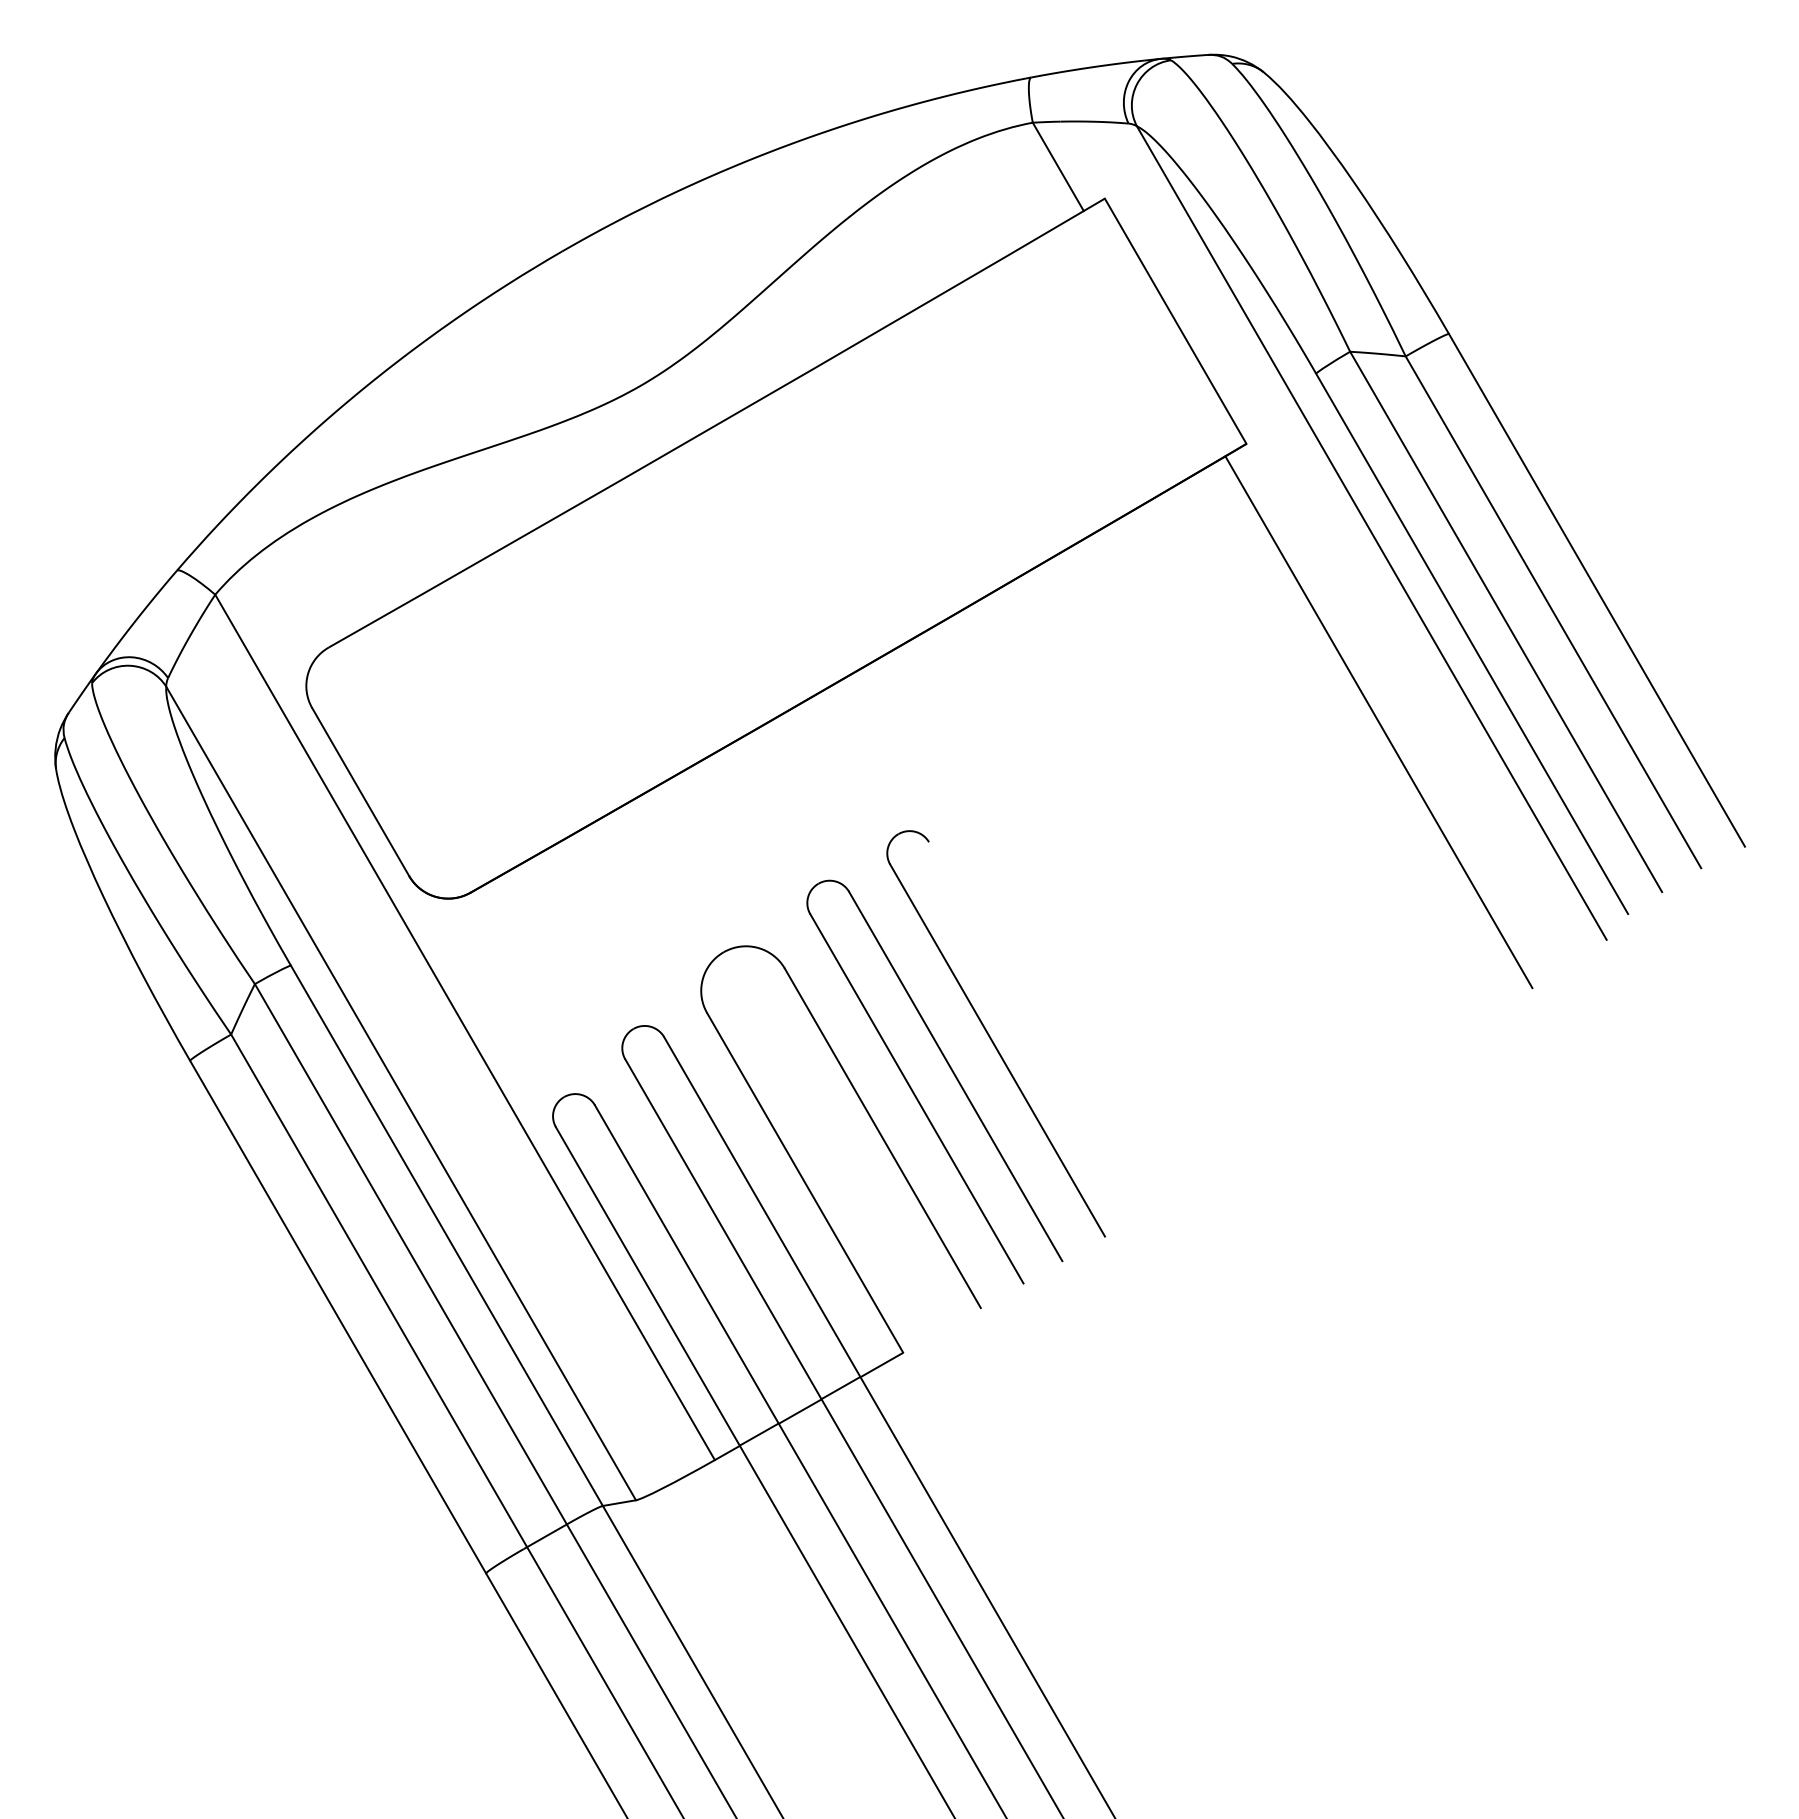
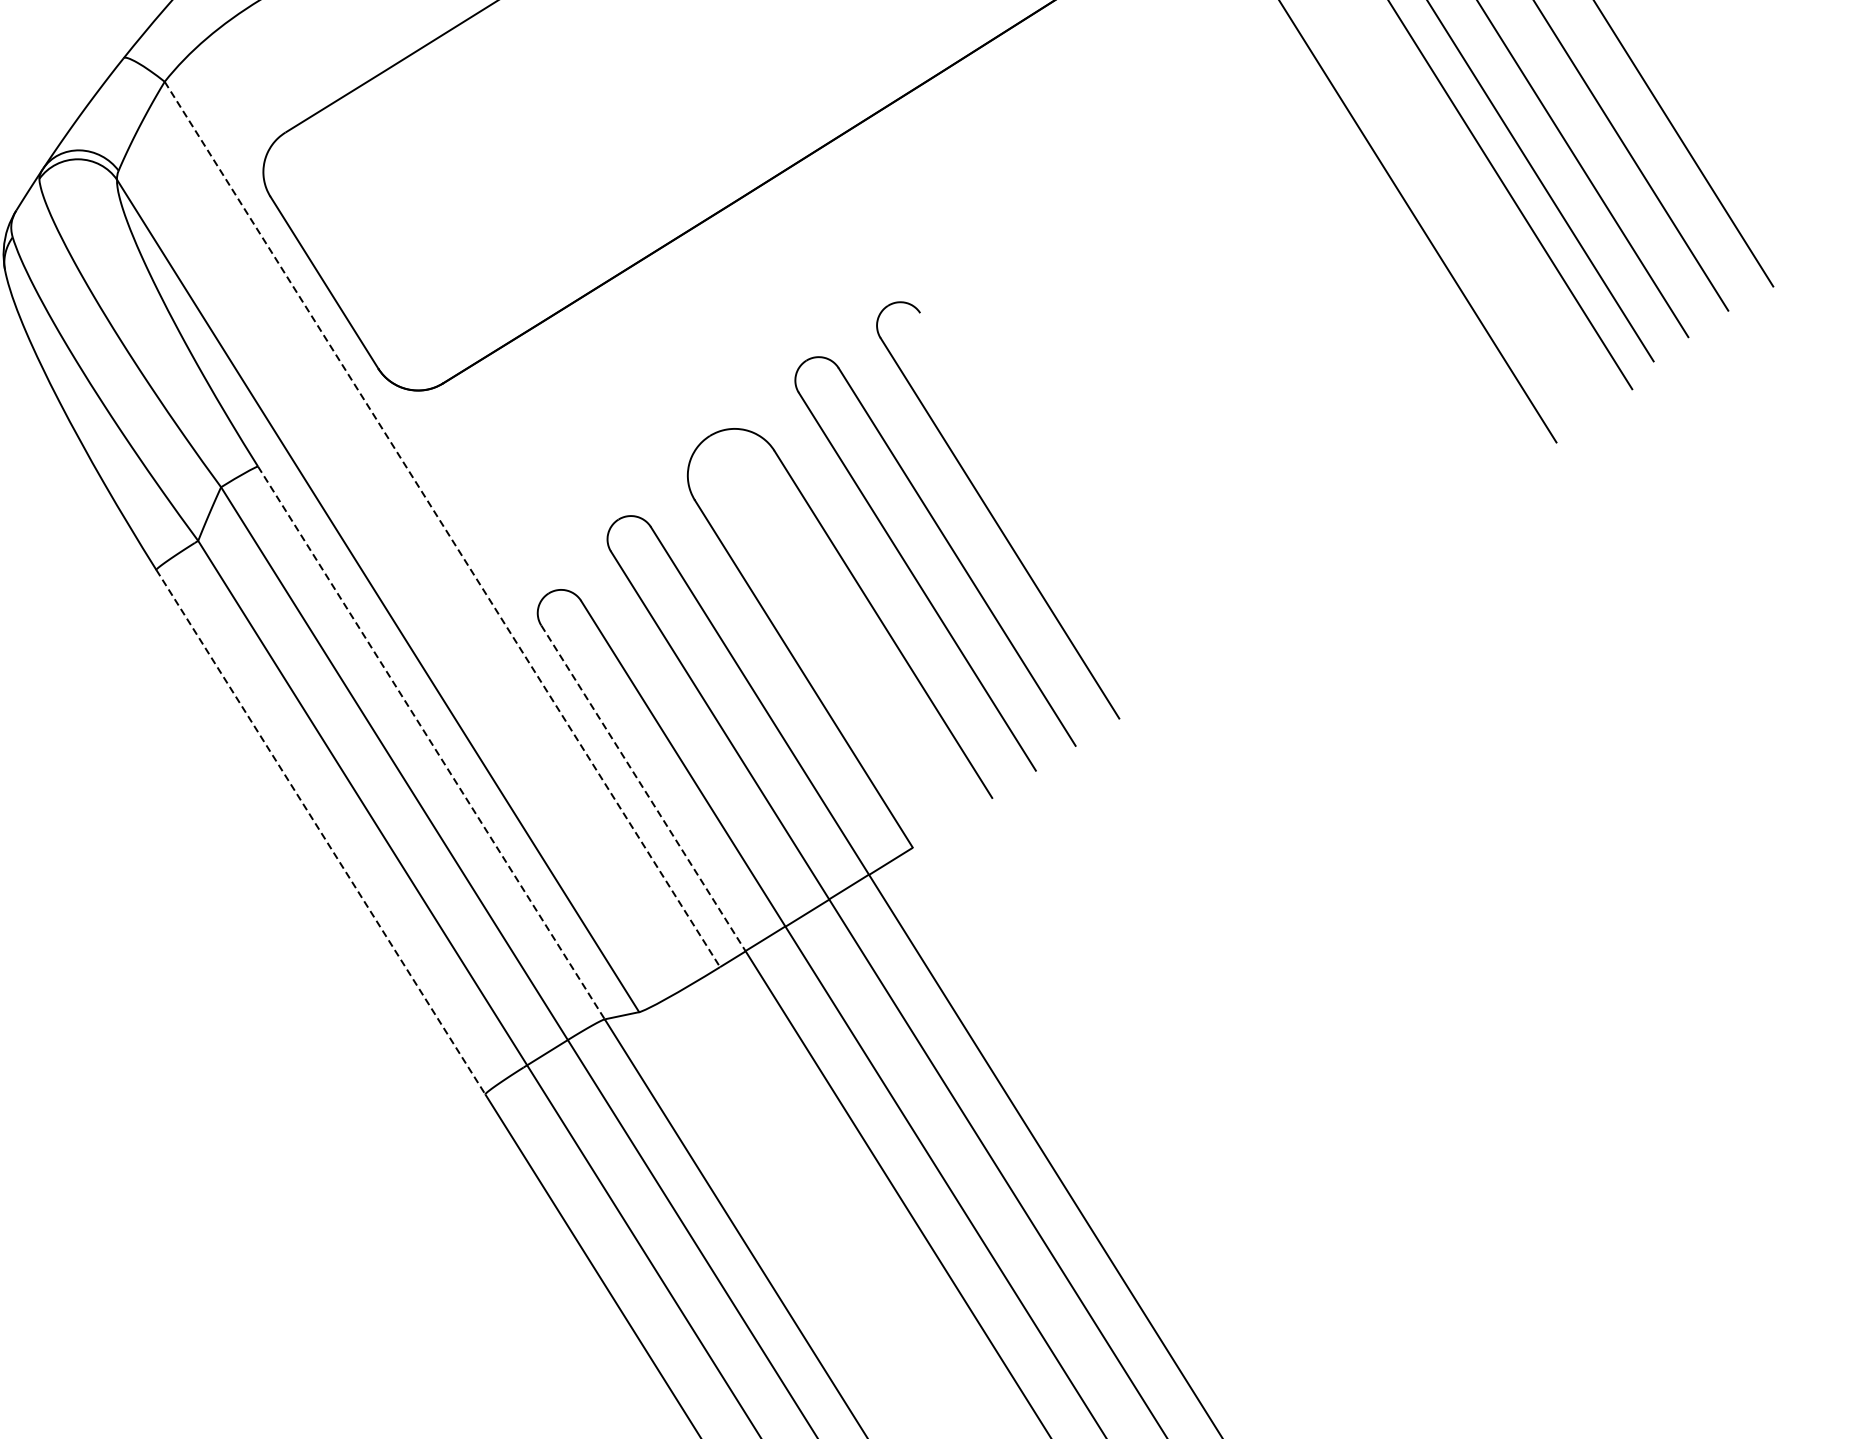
line: (465, 1027) -> (442, 524), solid -> dashed
line: (446, 1235) -> (430, 742), solid -> dashed
line: (647, 1286) -> (643, 788), solid -> dashed
line: (338, 1317) -> (321, 832), solid -> dashed

